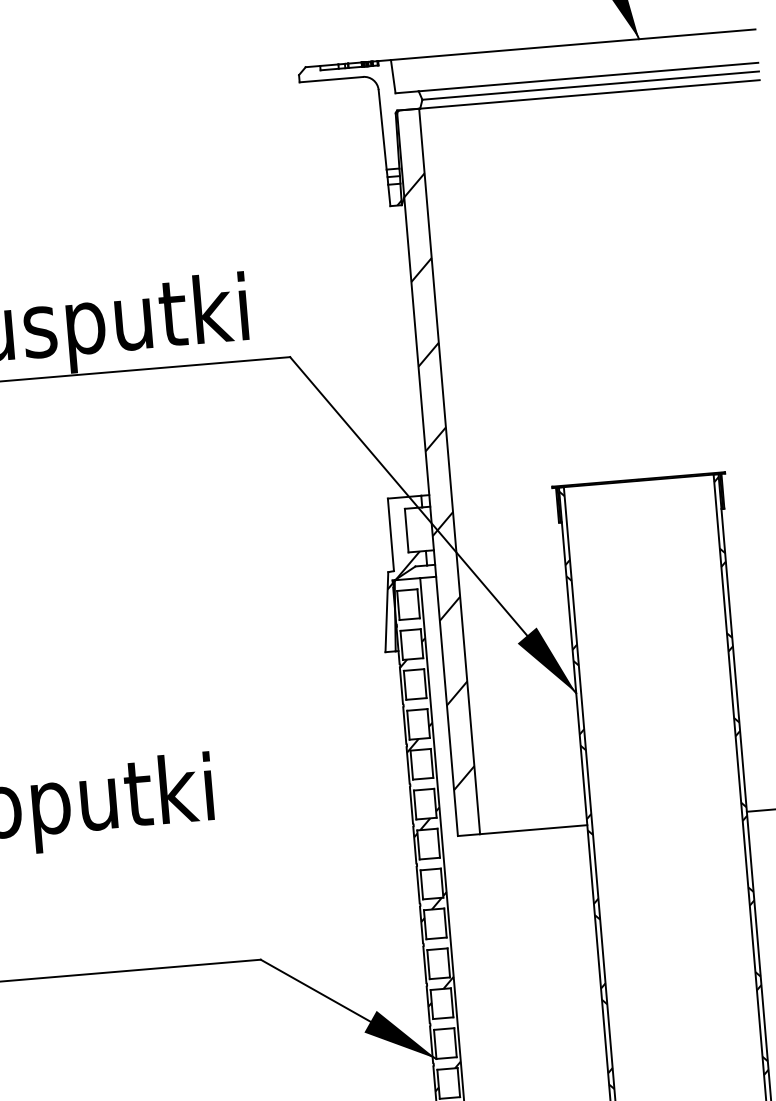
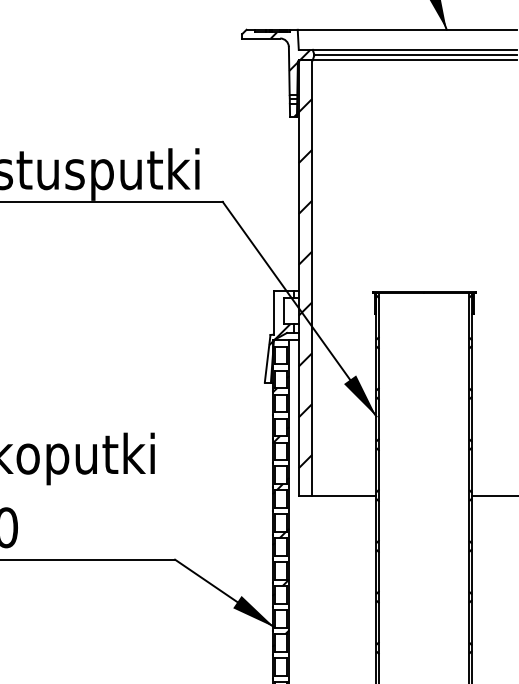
hatch: (381, 97) -> (290, 51), added

